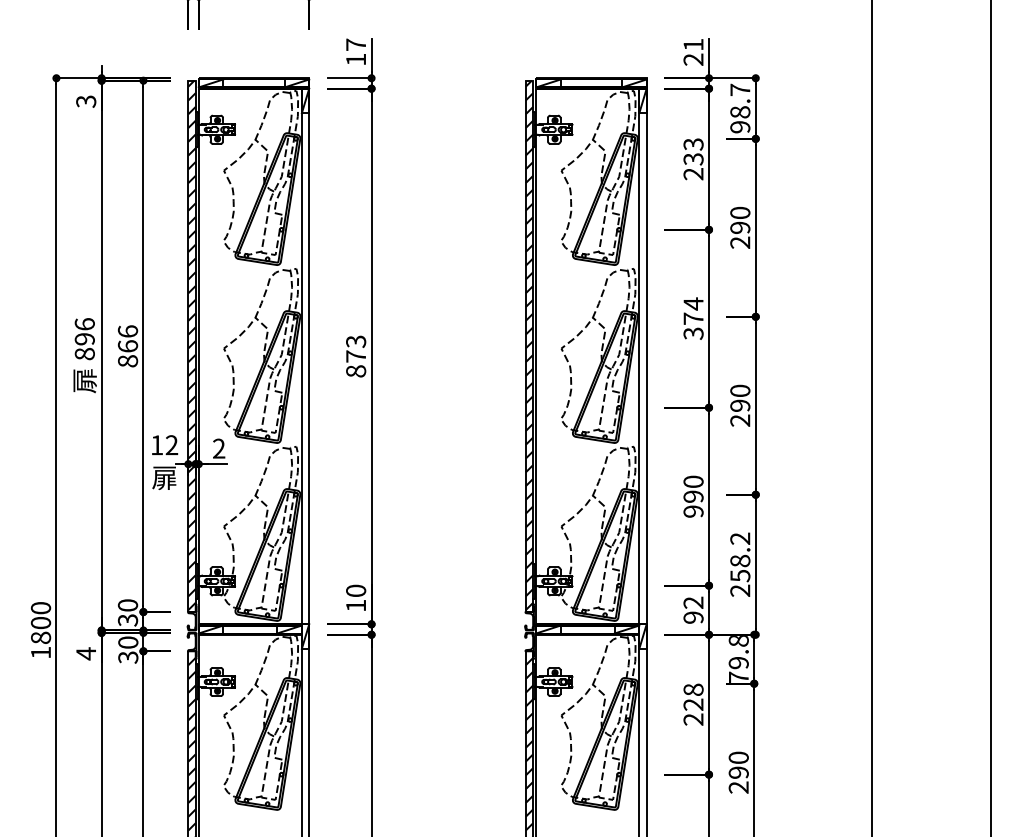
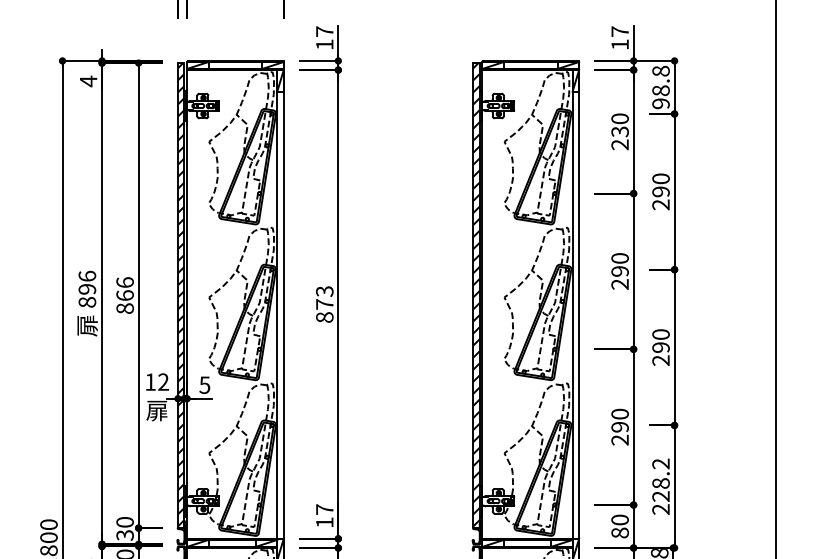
text: (693, 51) -> (620, 37), 21 -> 17
text: (740, 89) -> (661, 70), 98.7 -> 98.8
text: (86, 101) -> (88, 81), 3 -> 4
text: (693, 144) -> (620, 118), 233 -> 230
text: (693, 318) -> (620, 271), 374 -> 290
text: (218, 448) -> (204, 384), 2 -> 5
text: (693, 511) -> (620, 440), 990 -> 290
text: (740, 575) -> (661, 496), 258.2 -> 228.2
text: (356, 590) -> (325, 509), 10 -> 17
text: (693, 609) -> (620, 525), 92 -> 80

